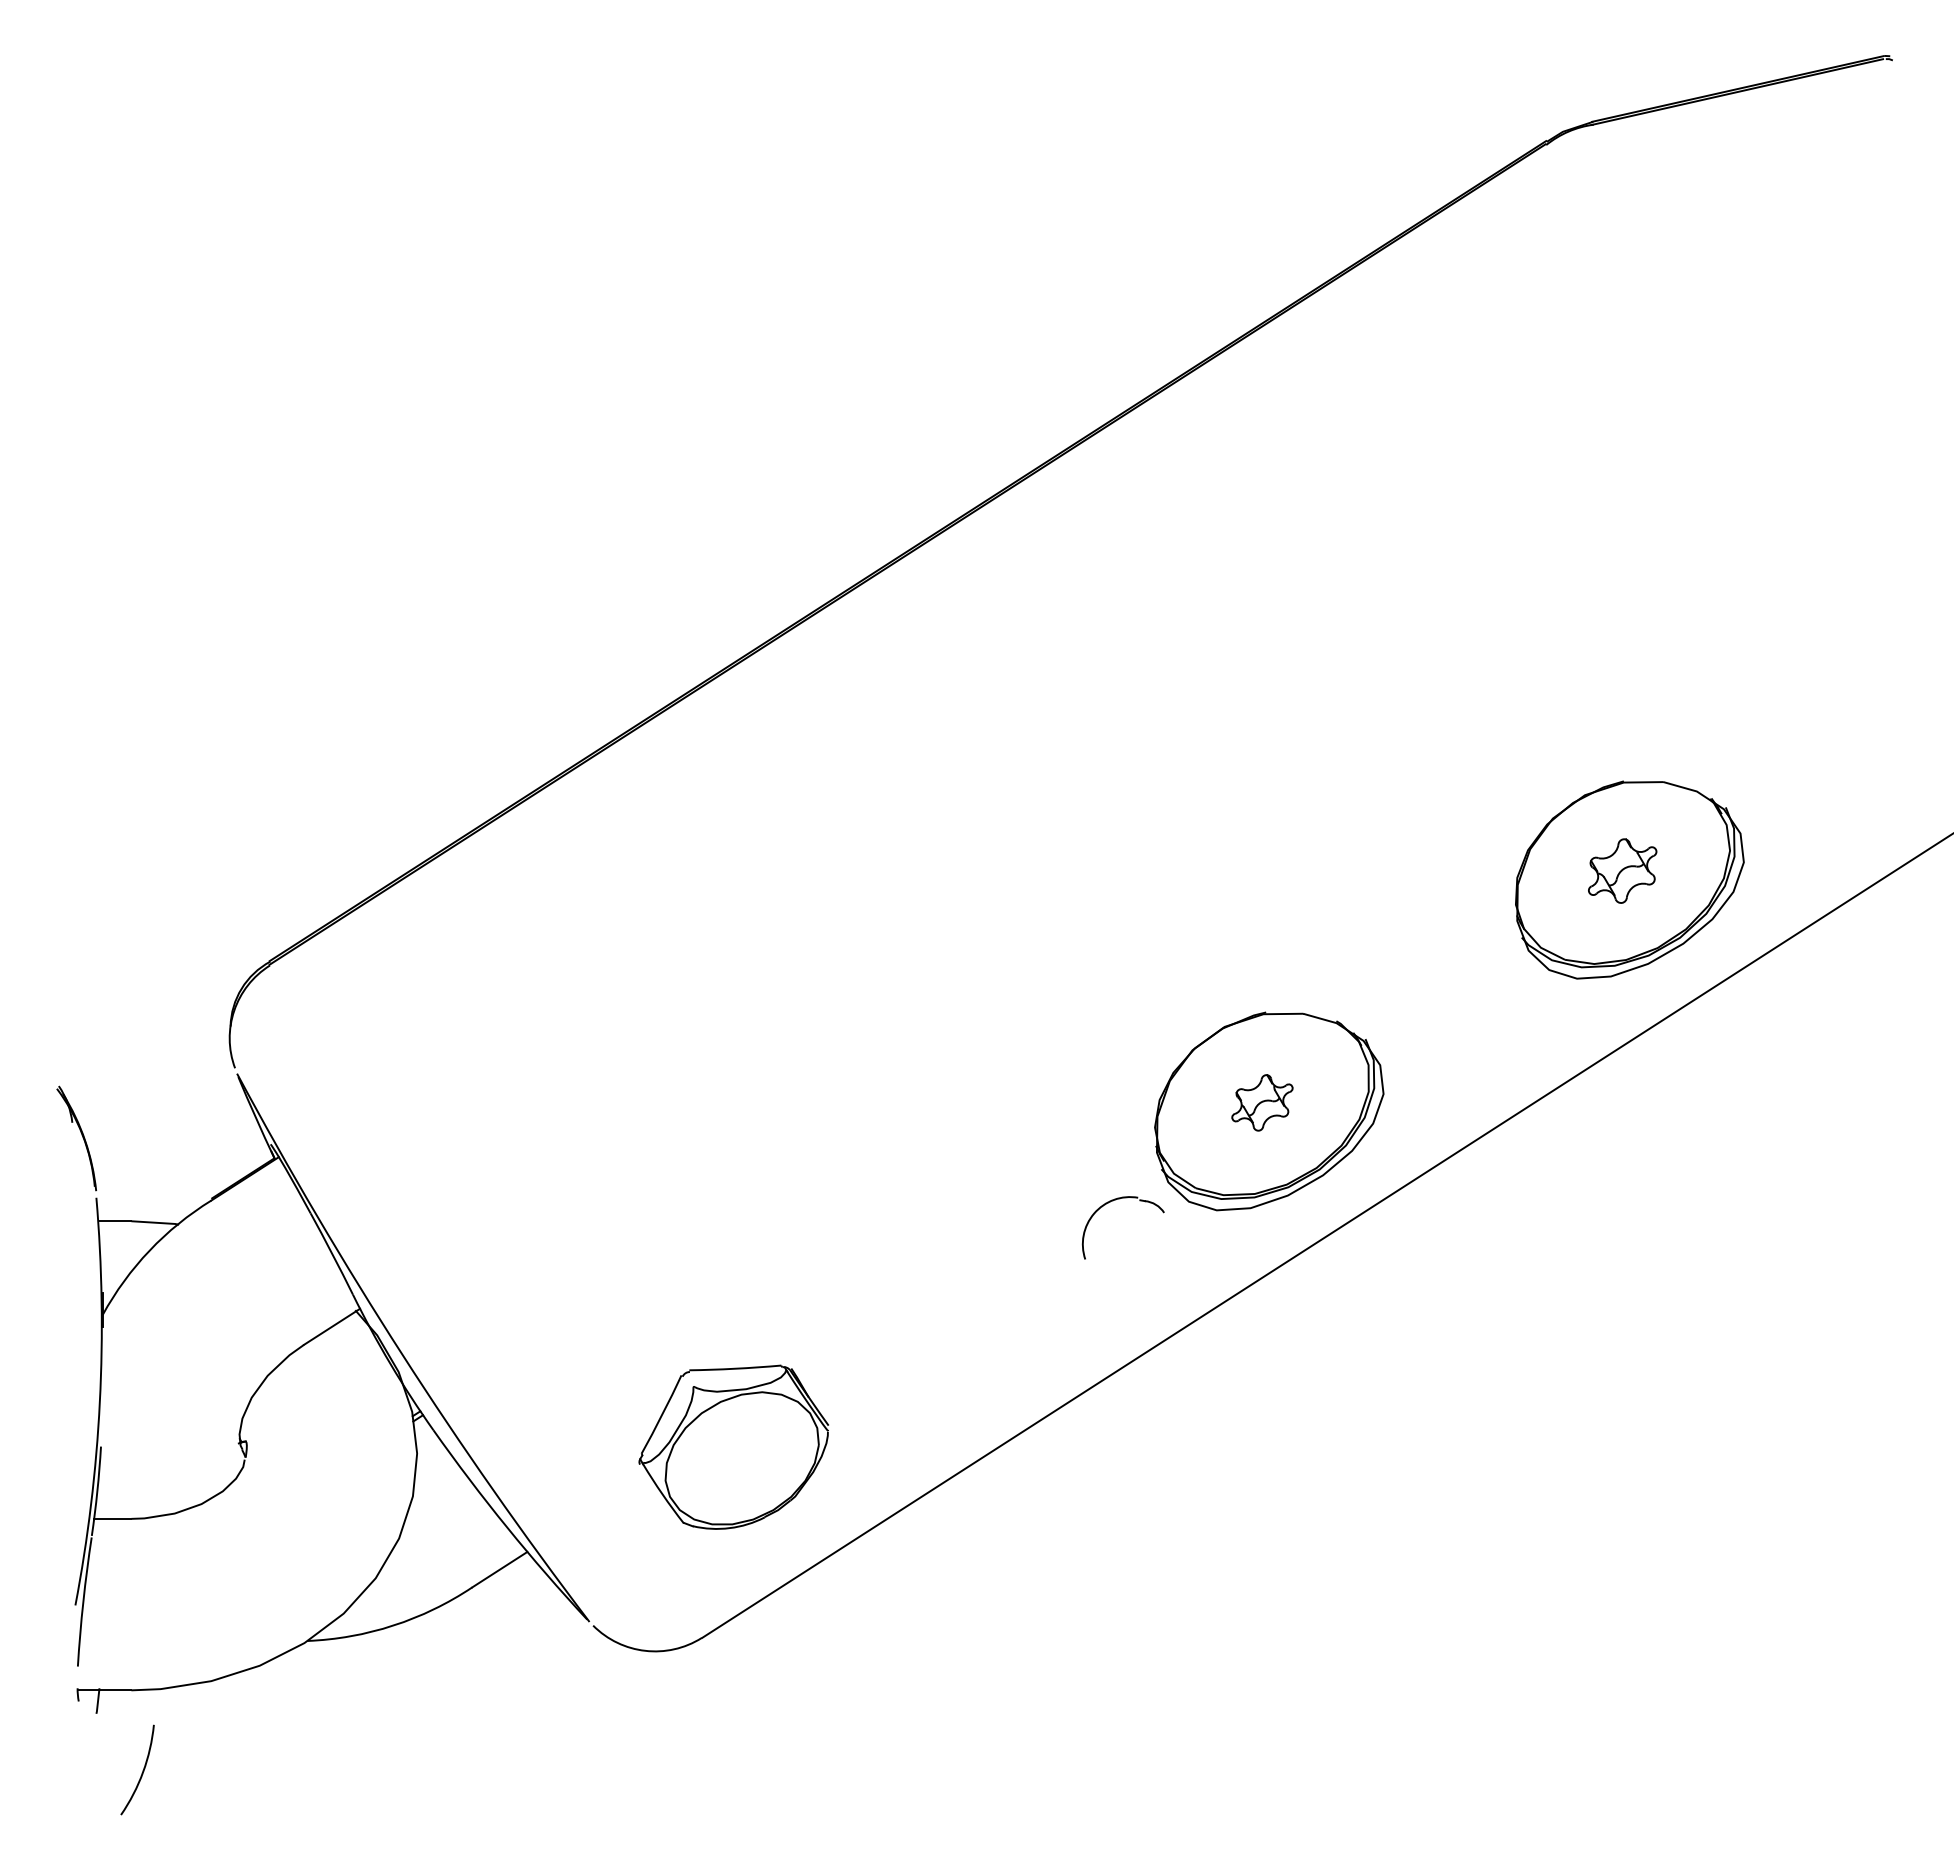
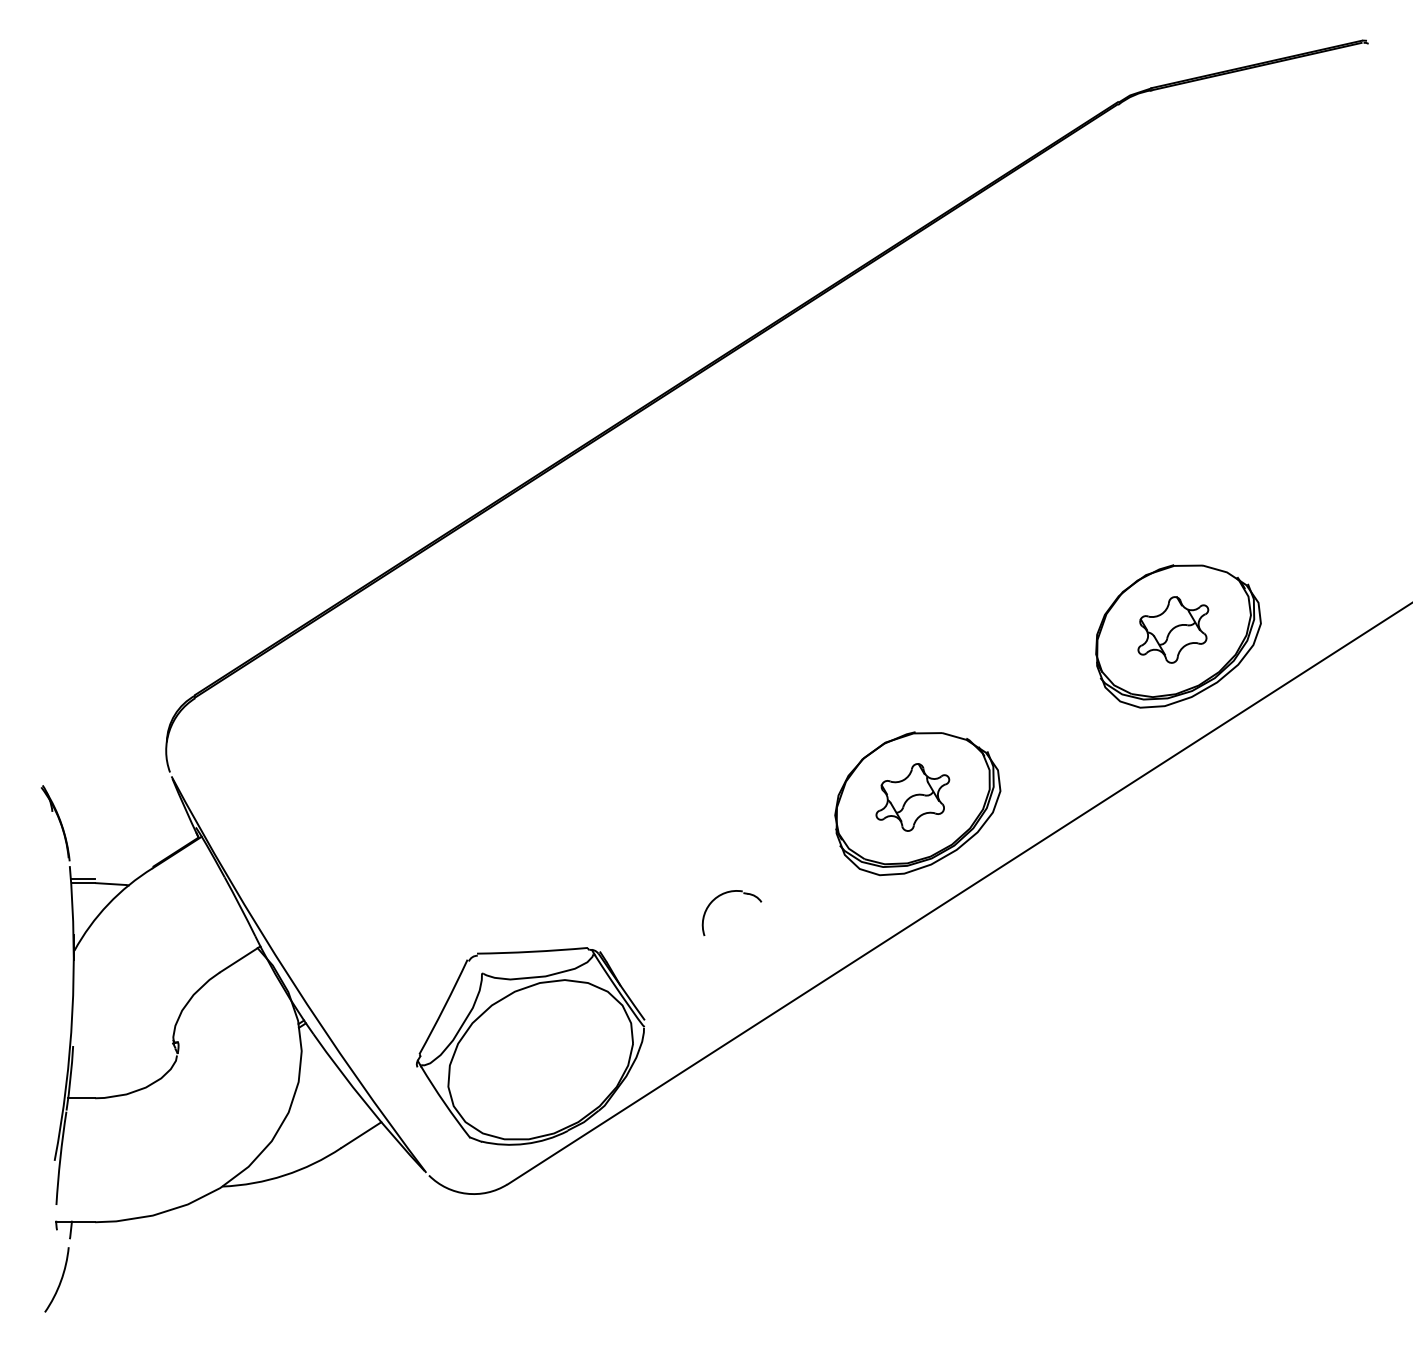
part: (1622, 870) -> (1173, 629), size x1.43
part: (1262, 1102) -> (912, 797), size x1.67
part: (1113, 1201) -> (724, 894), moved
line: (114, 1215) -> (82, 878), added
part: (733, 1447) -> (530, 1046), size x1.67
arc: (142, 1770) -> (60, 1280), moved

